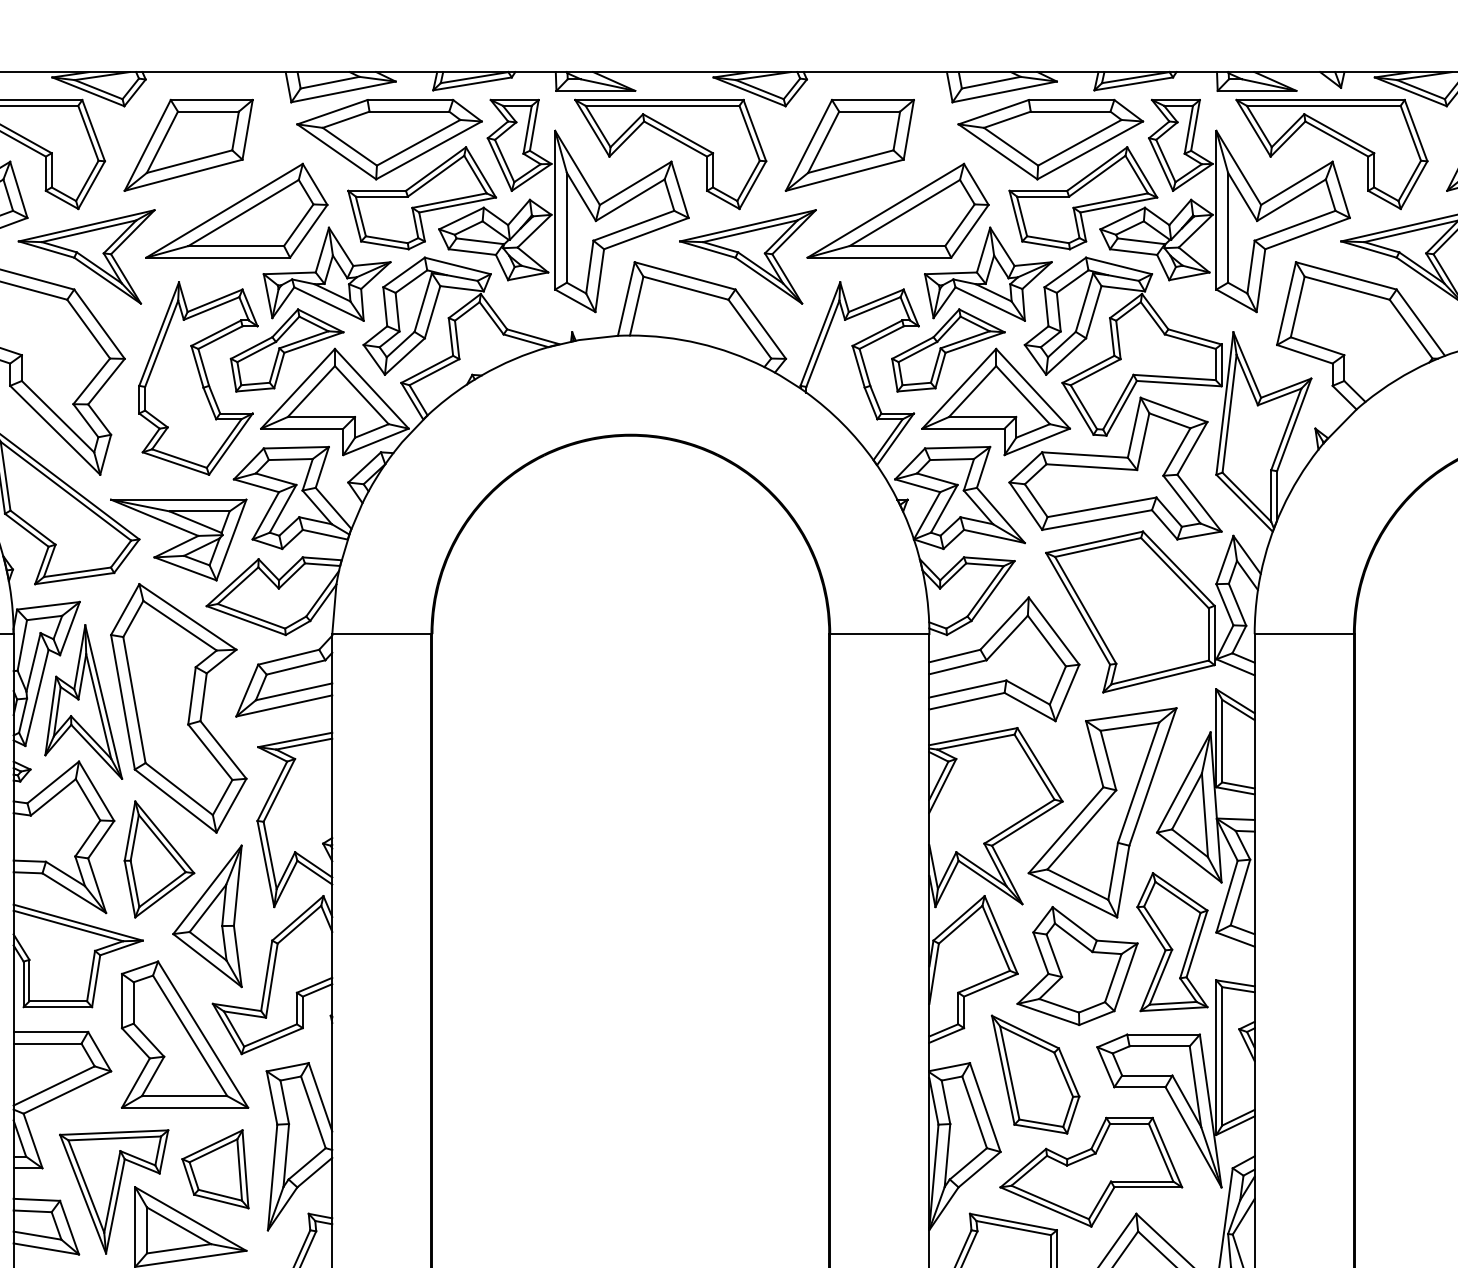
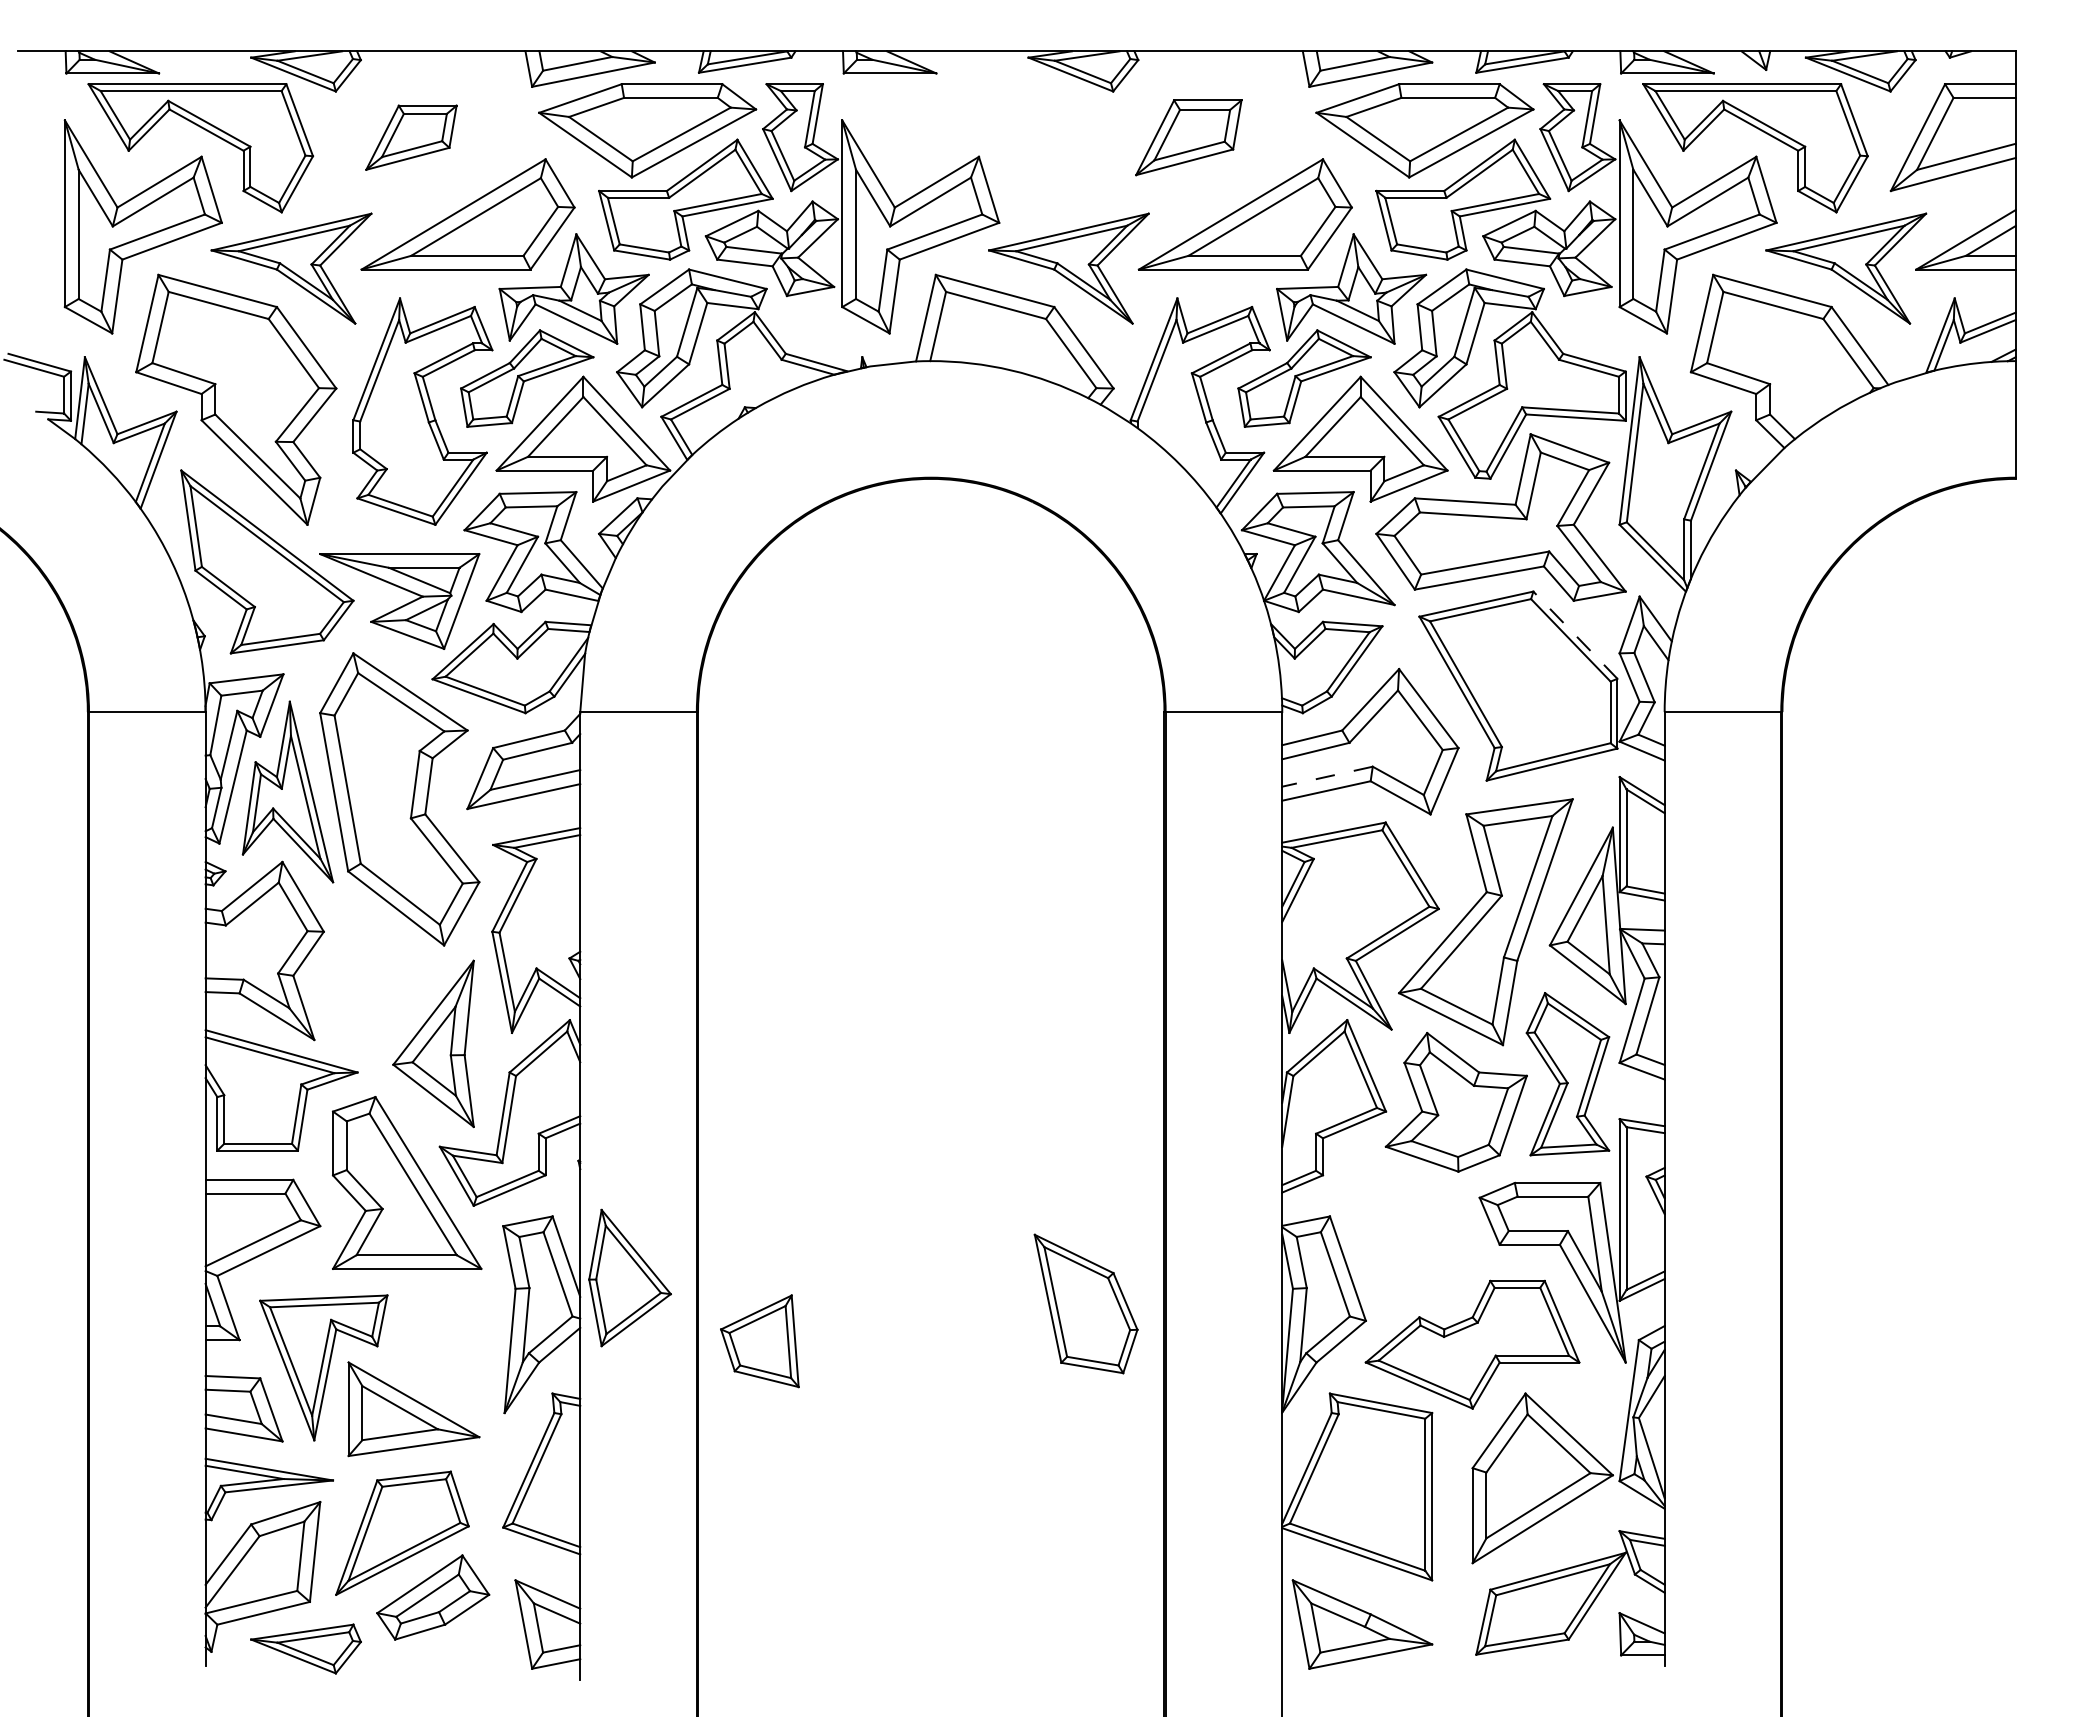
part: (676, 141) -> (985, 132), removed
part: (188, 145) -> (411, 137), size x0.6
part: (849, 145) -> (1188, 137), size x0.7
line: (1178, 568) -> (1575, 635), solid -> dashed
line: (967, 688) -> (1327, 776), solid -> dashed
part: (158, 859) -> (629, 1277), moved
part: (1035, 1074) -> (1085, 1303), moved
part: (215, 1169) -> (759, 1341), moved

